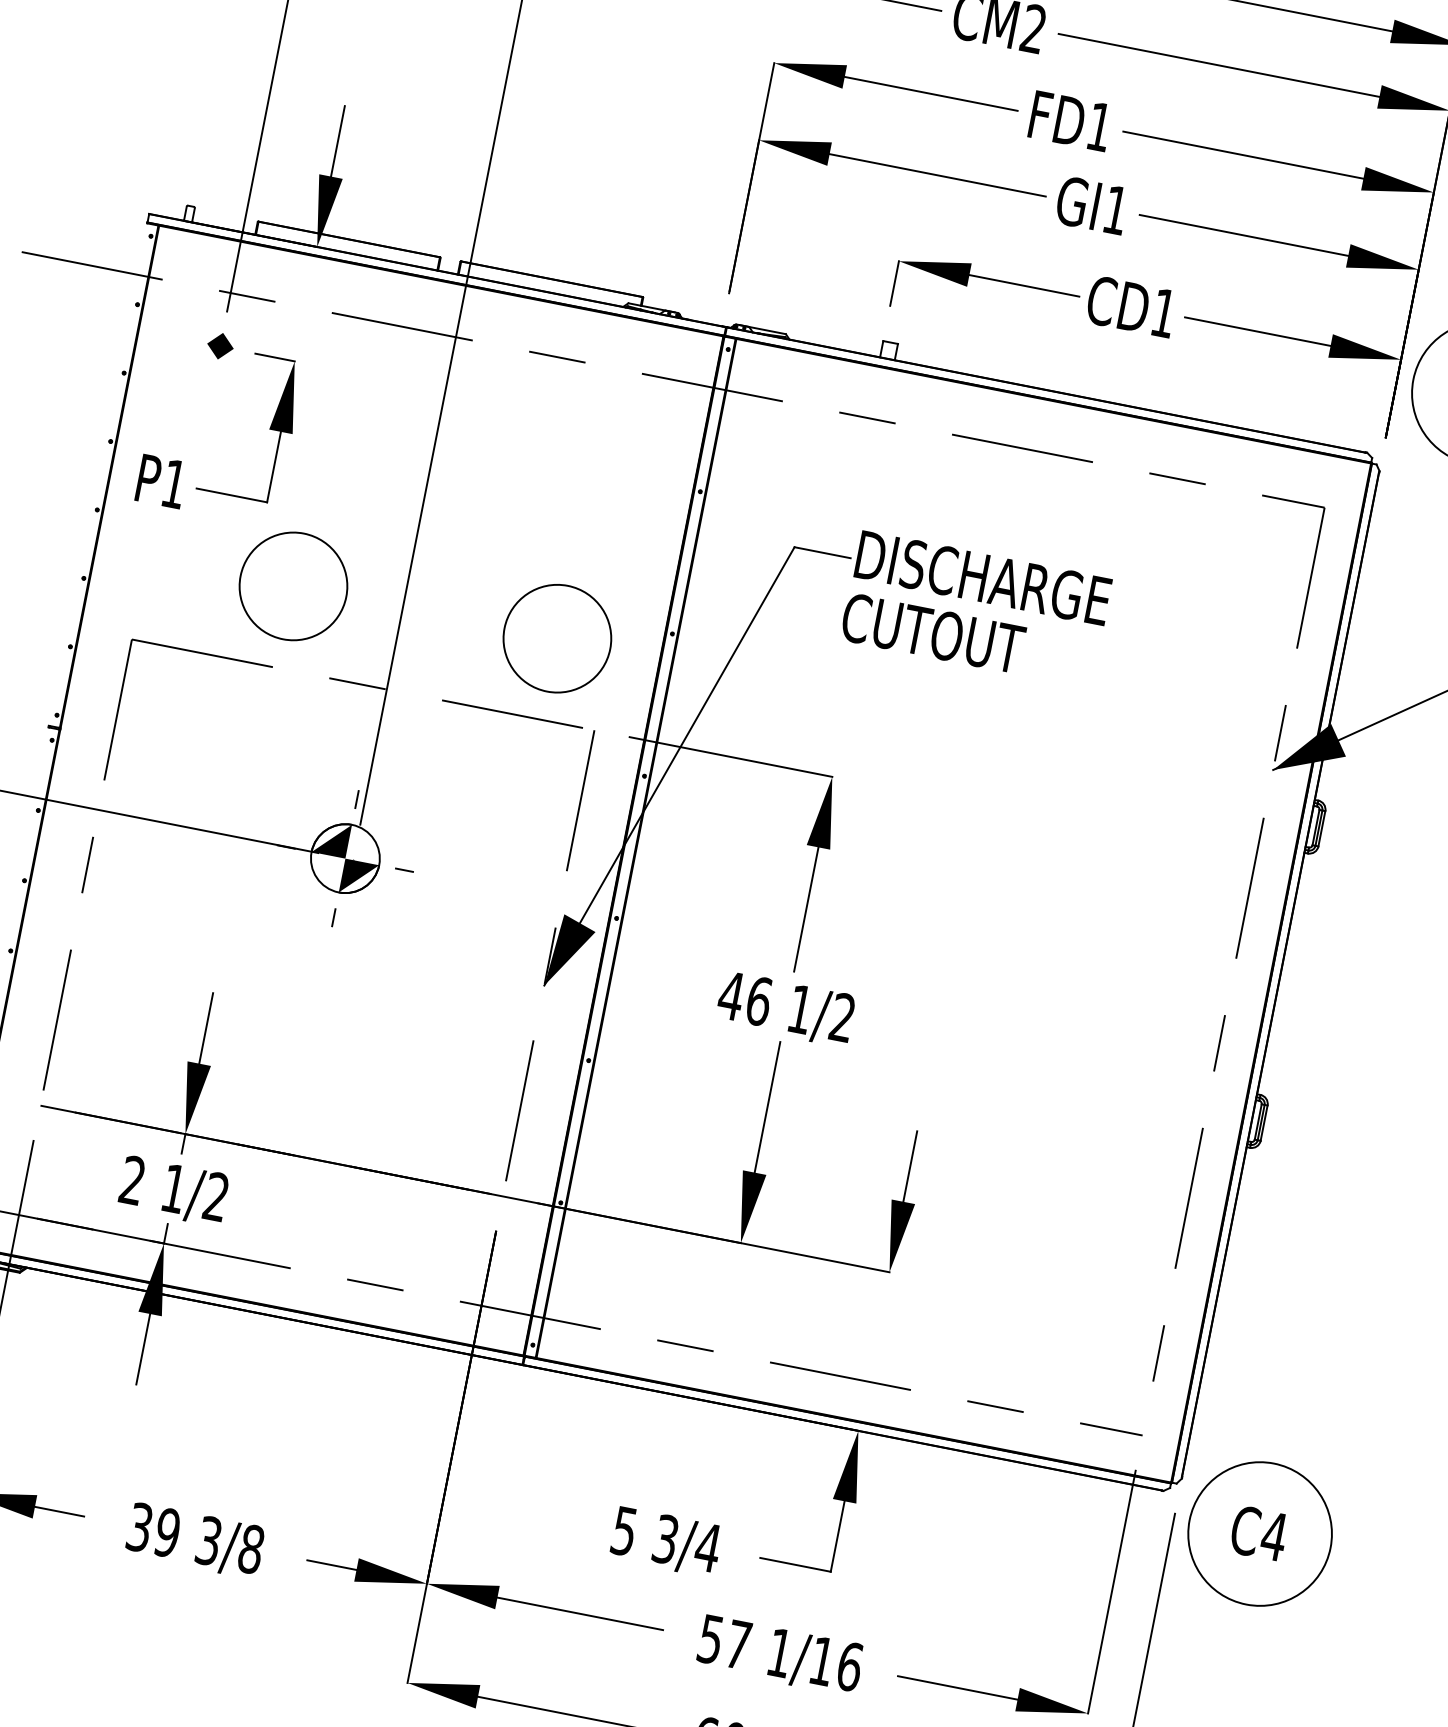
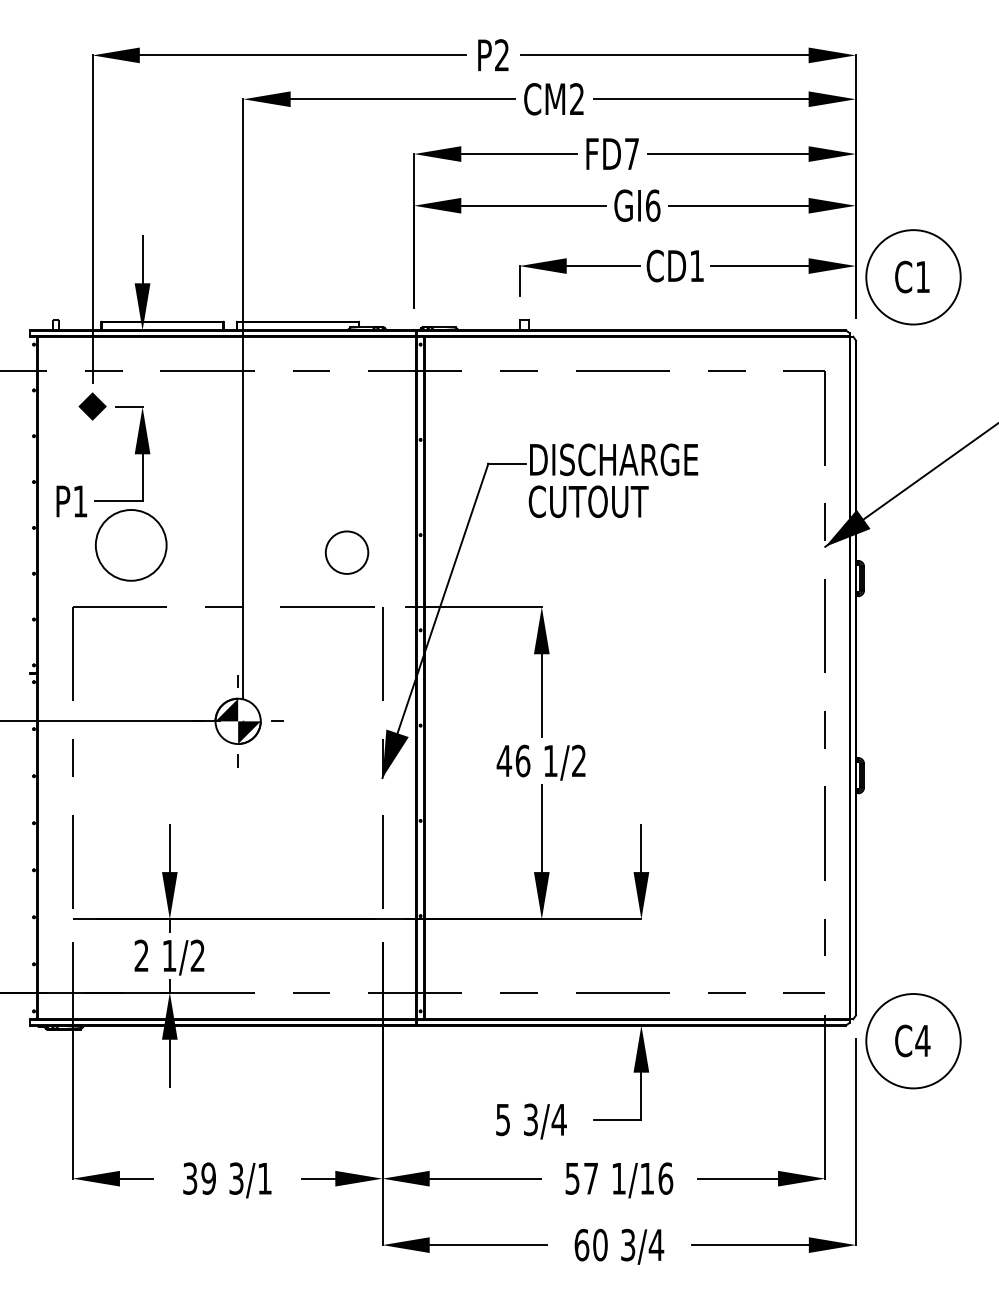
text: (1099, 125) -> (631, 153), FD1 -> FD7
text: (1116, 210) -> (653, 205), GI1 -> GI6
part: (220, 345) -> (92, 406), size x1.6
circle: (292, 586) -> (130, 545), moved
circle: (556, 638) -> (346, 552), size x0.6
text: (250, 1548) -> (264, 1178), 3/8 -> 3/1

